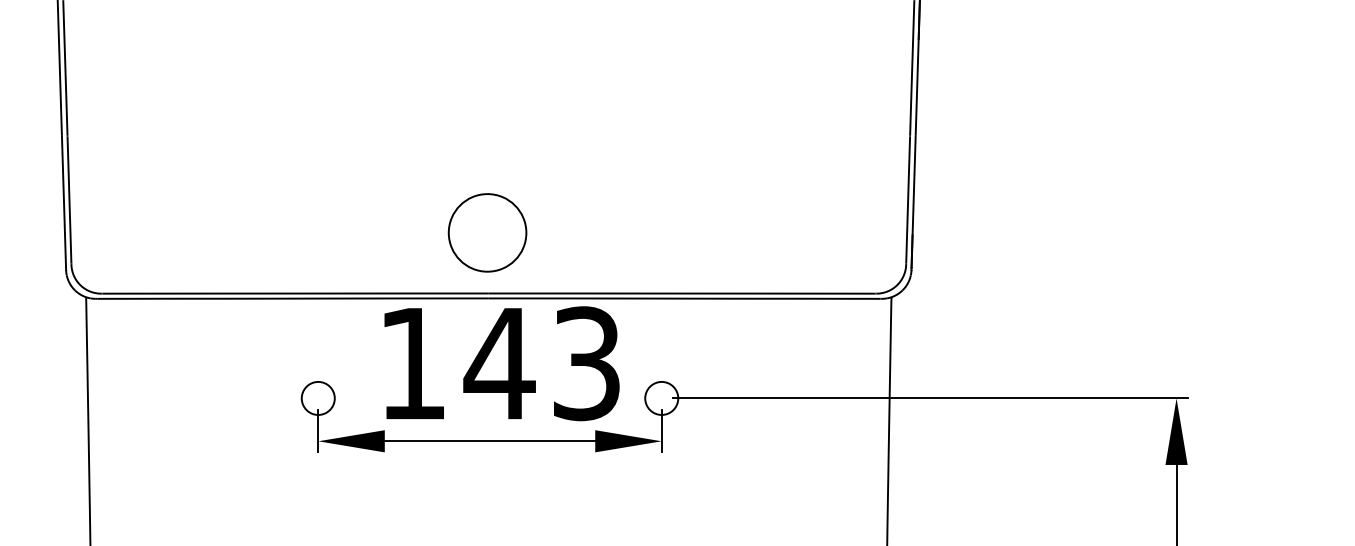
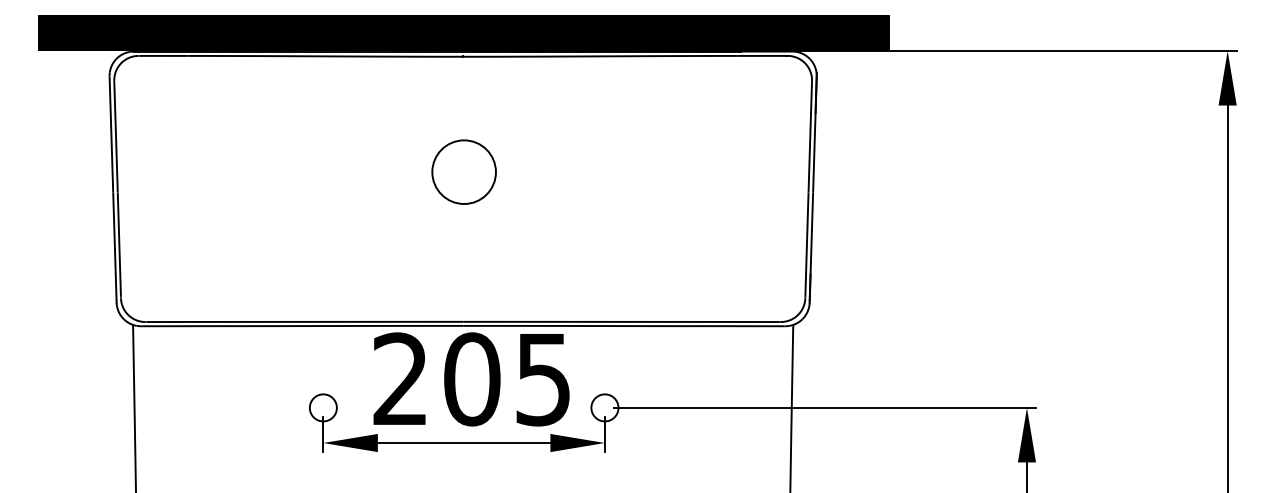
circle: (486, 232) -> (463, 171), moved
text: (498, 363) -> (471, 379), 143 -> 205

